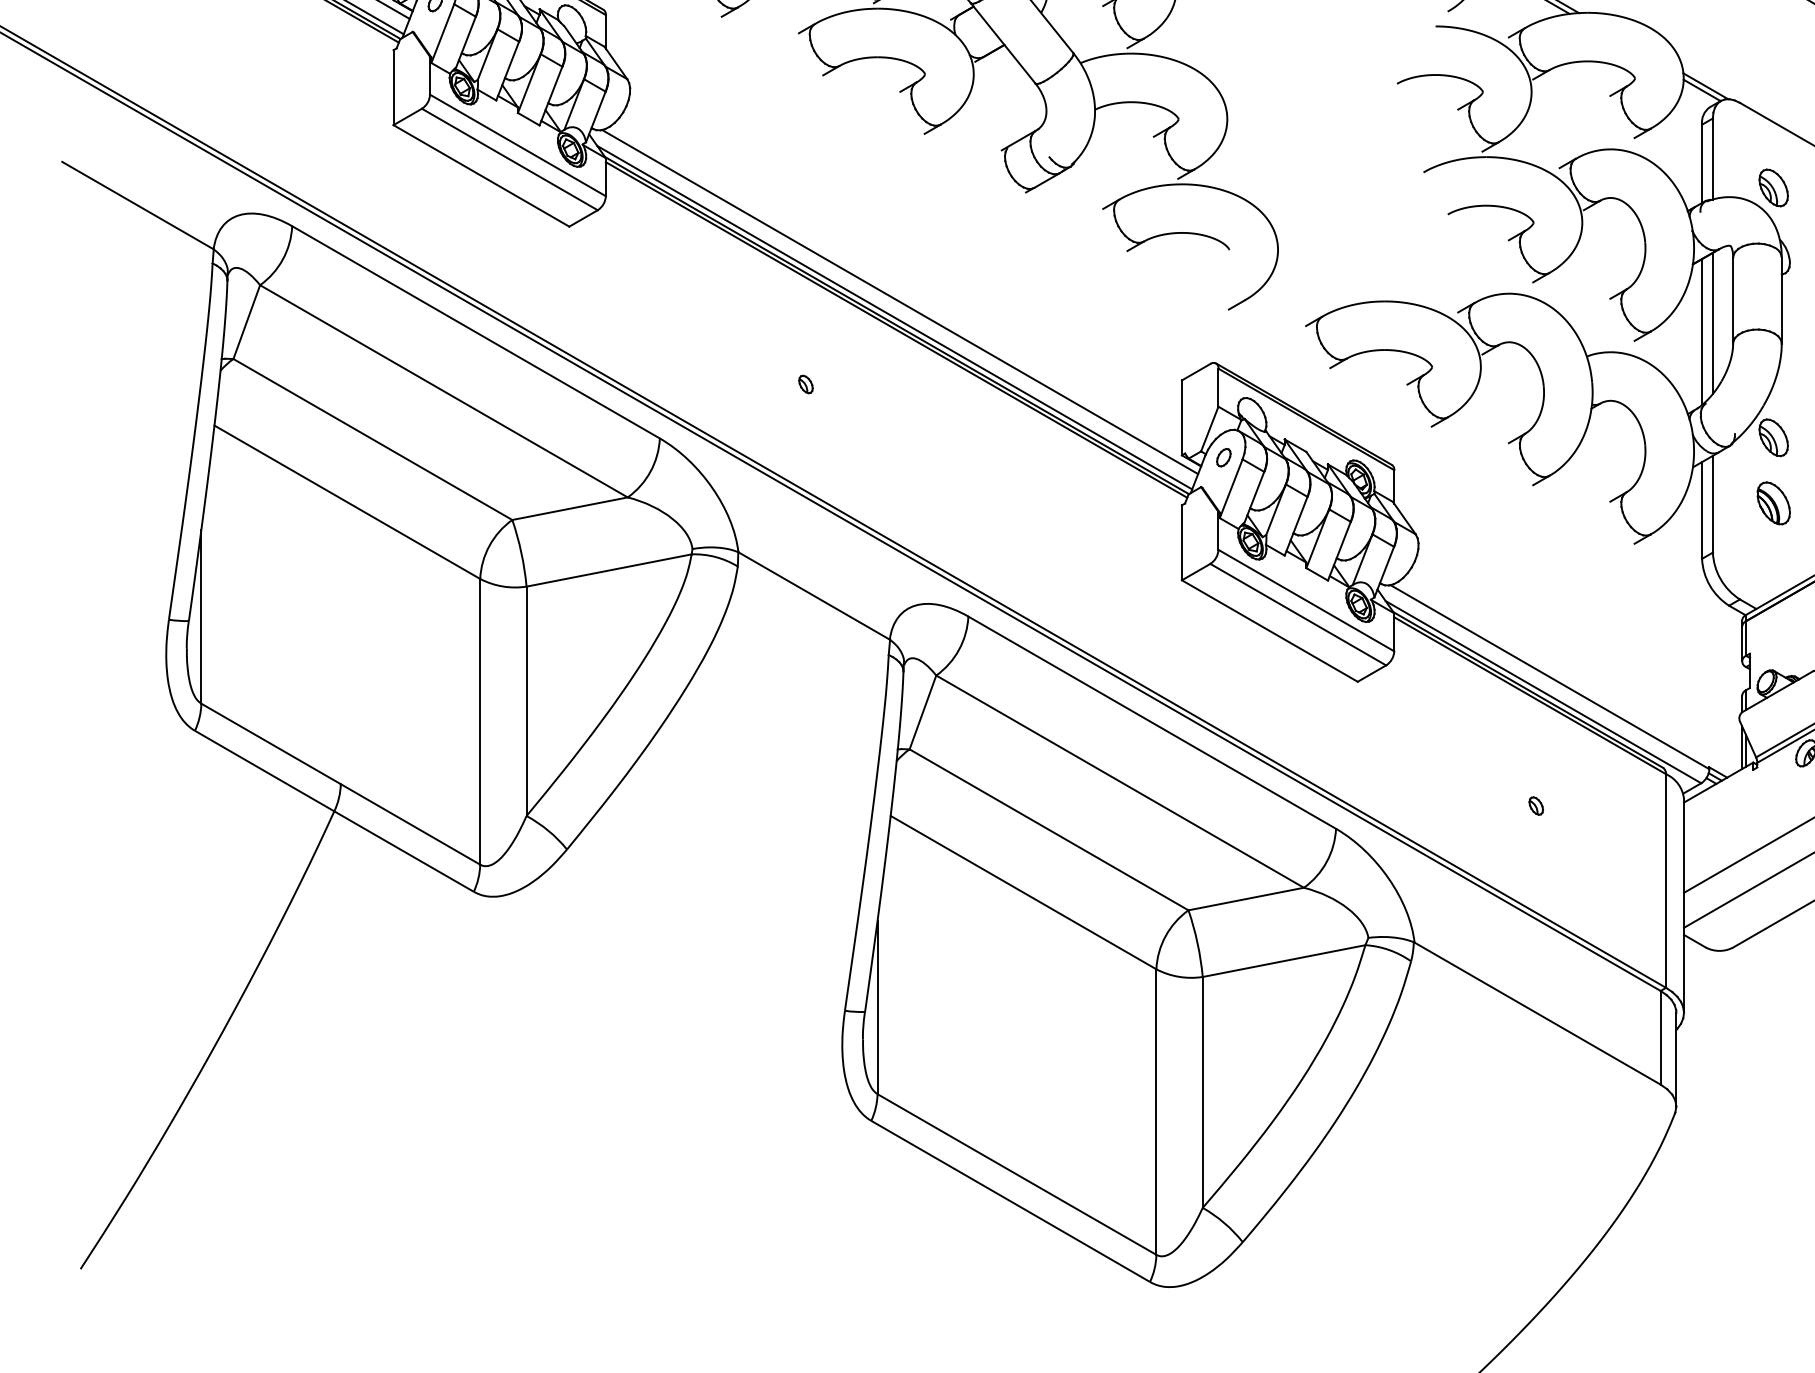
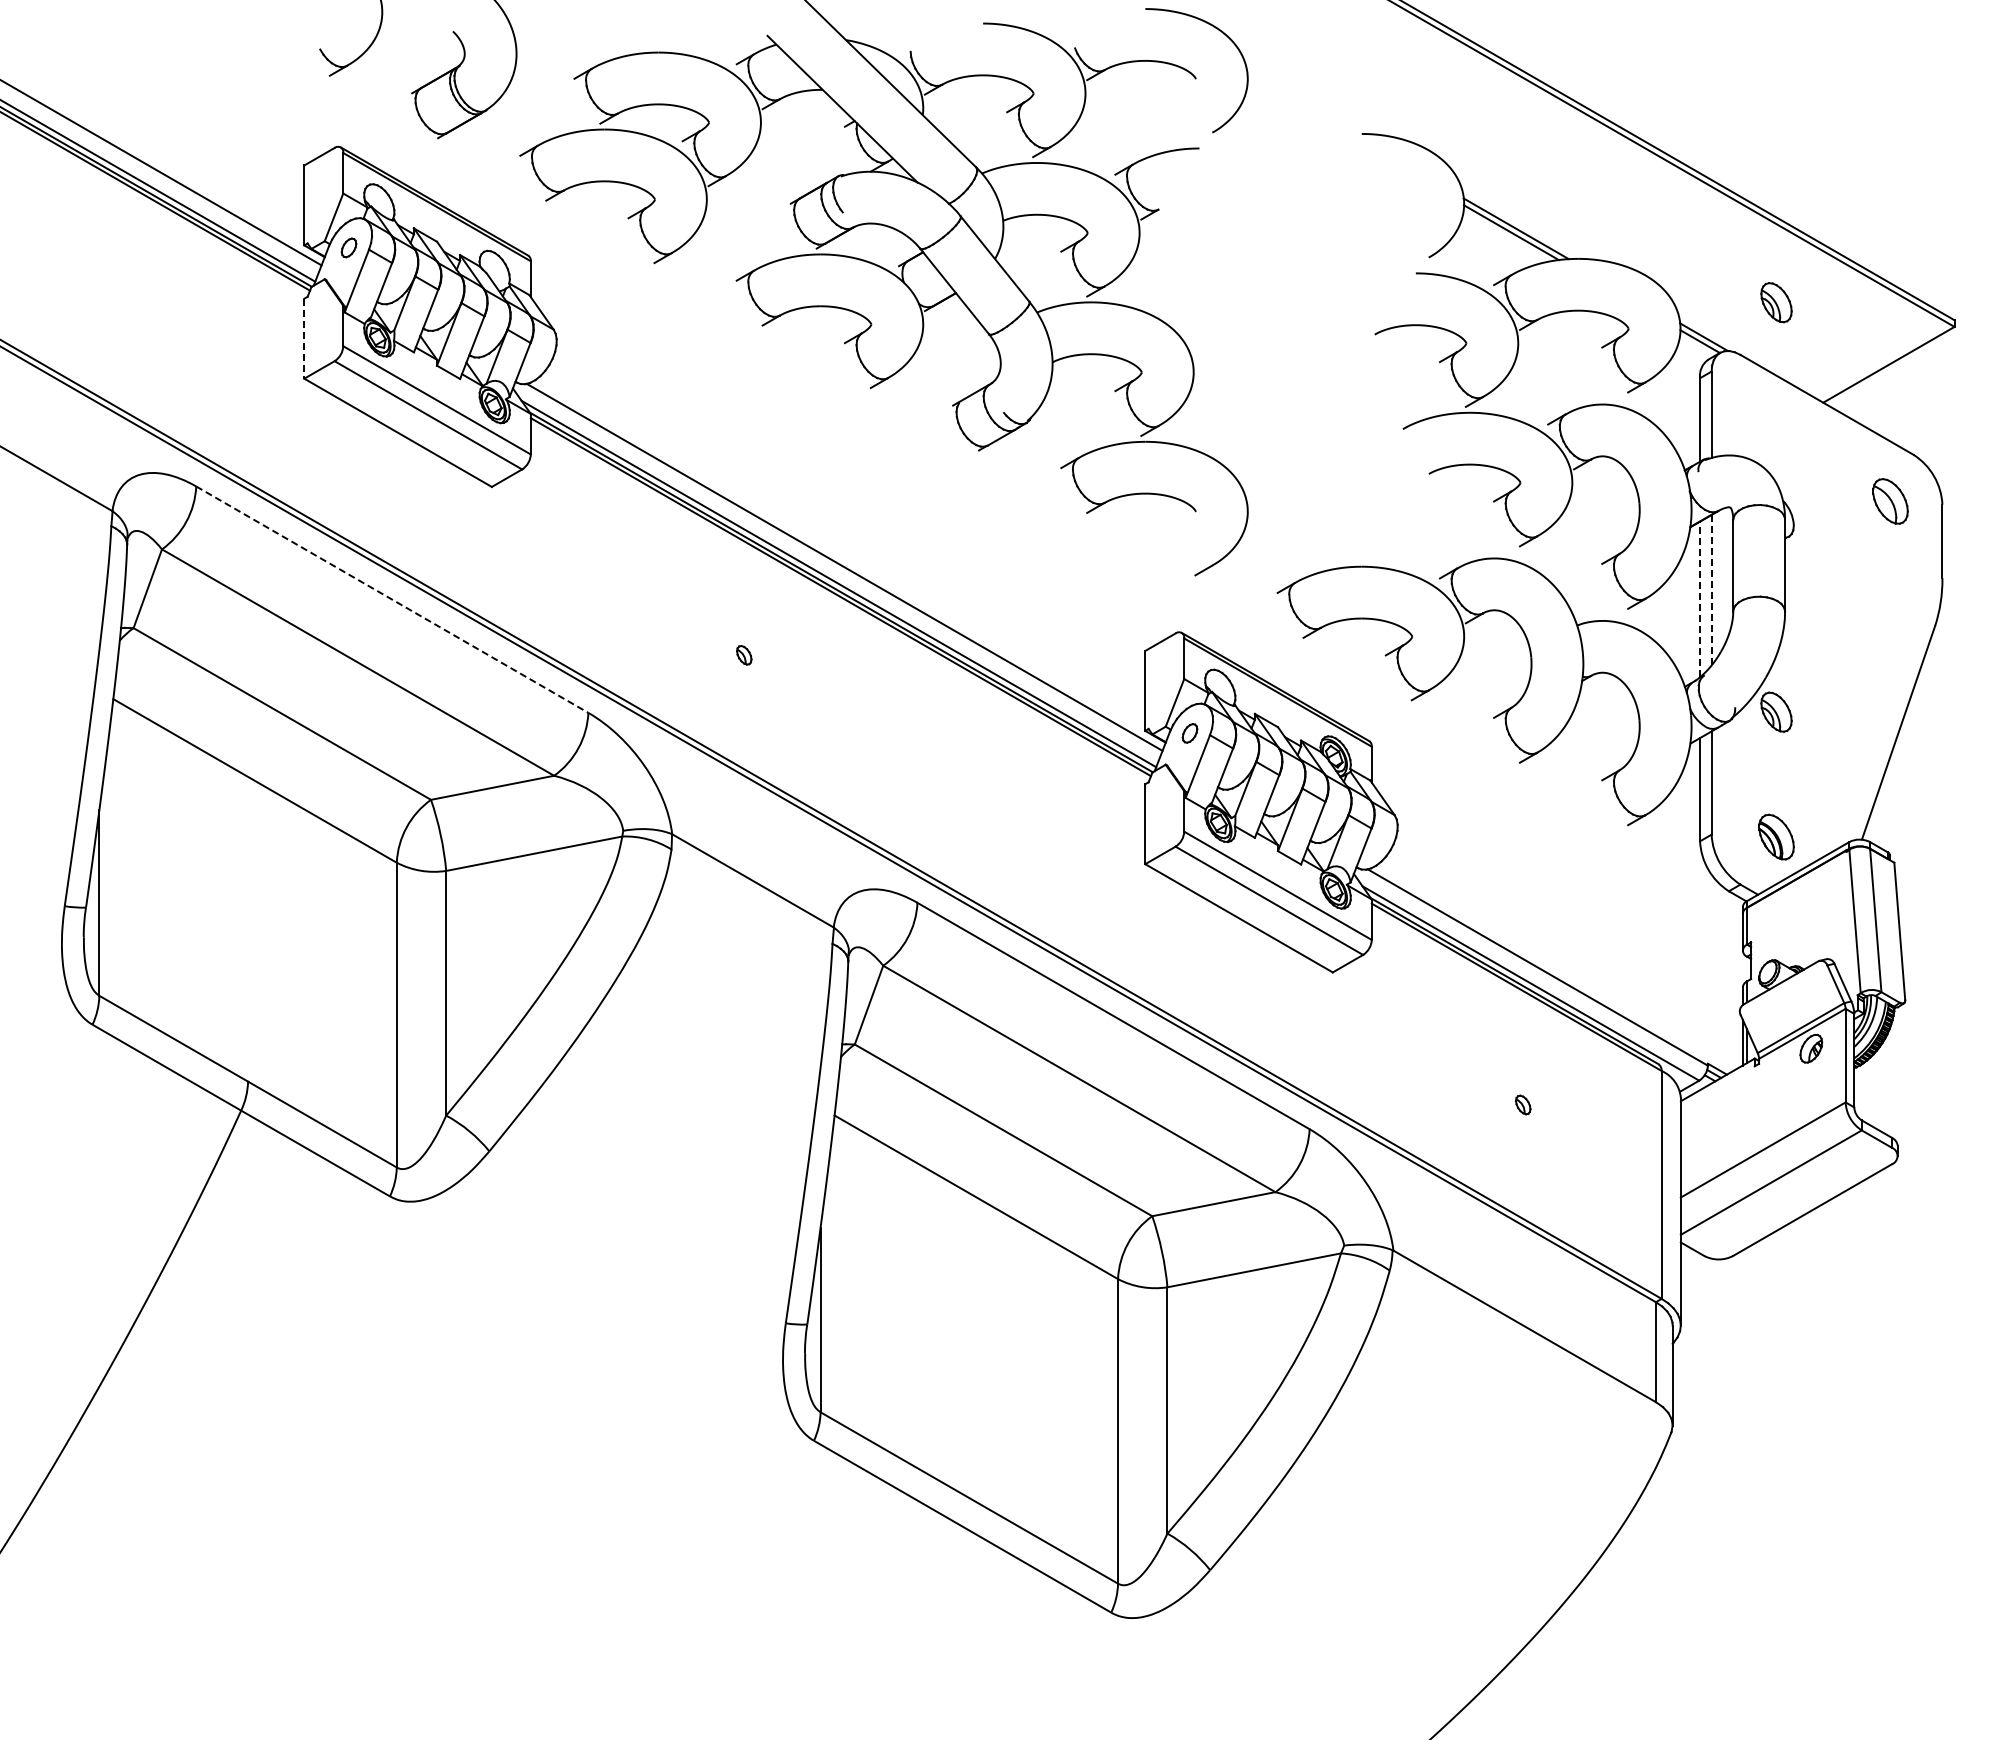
line: (393, 87) -> (304, 338), solid -> dashed
part: (1773, 187) -> (1776, 302), moved
line: (1712, 322) -> (1711, 589), solid -> dashed
line: (476, 332) -> (392, 599), solid -> dashed
line: (1702, 332) -> (1700, 599), solid -> dashed
part: (1773, 502) -> (1776, 836), moved

